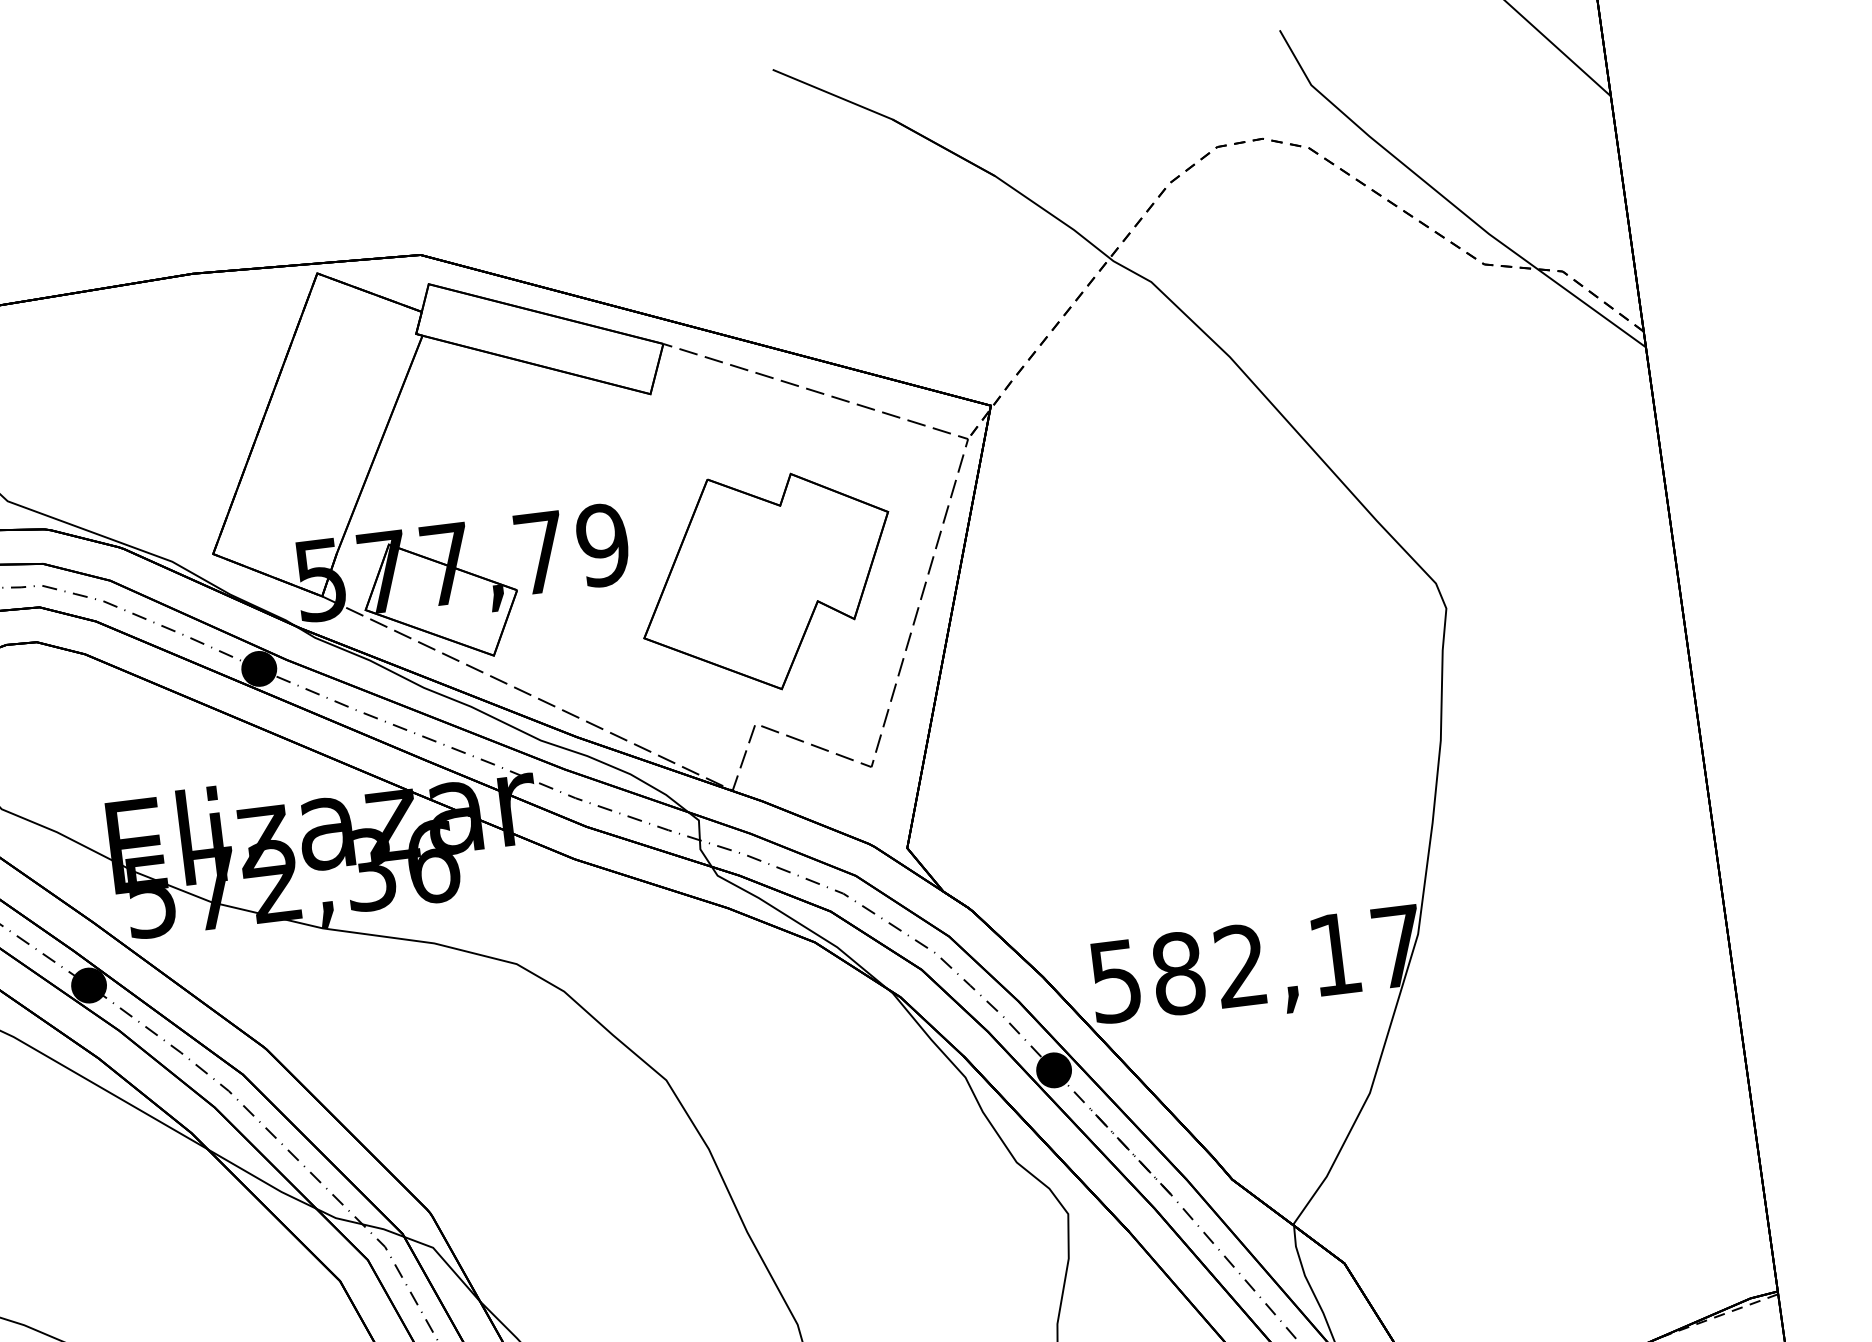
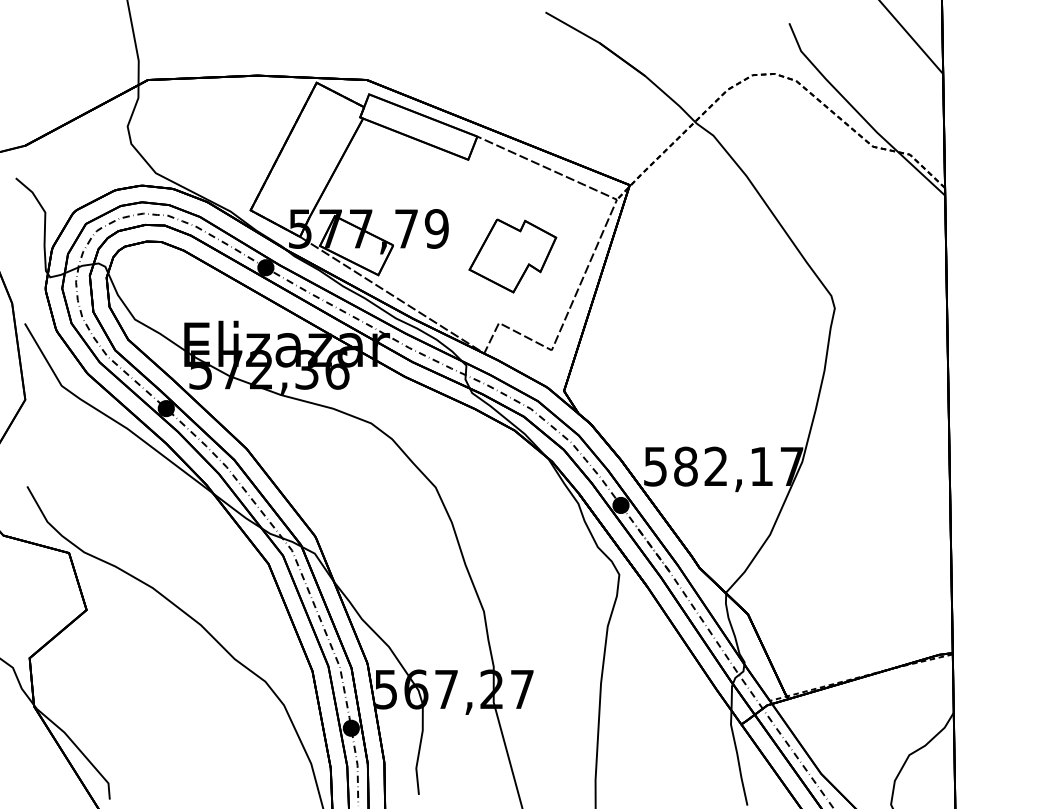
part: (766, 580) -> (512, 255), size x0.7

